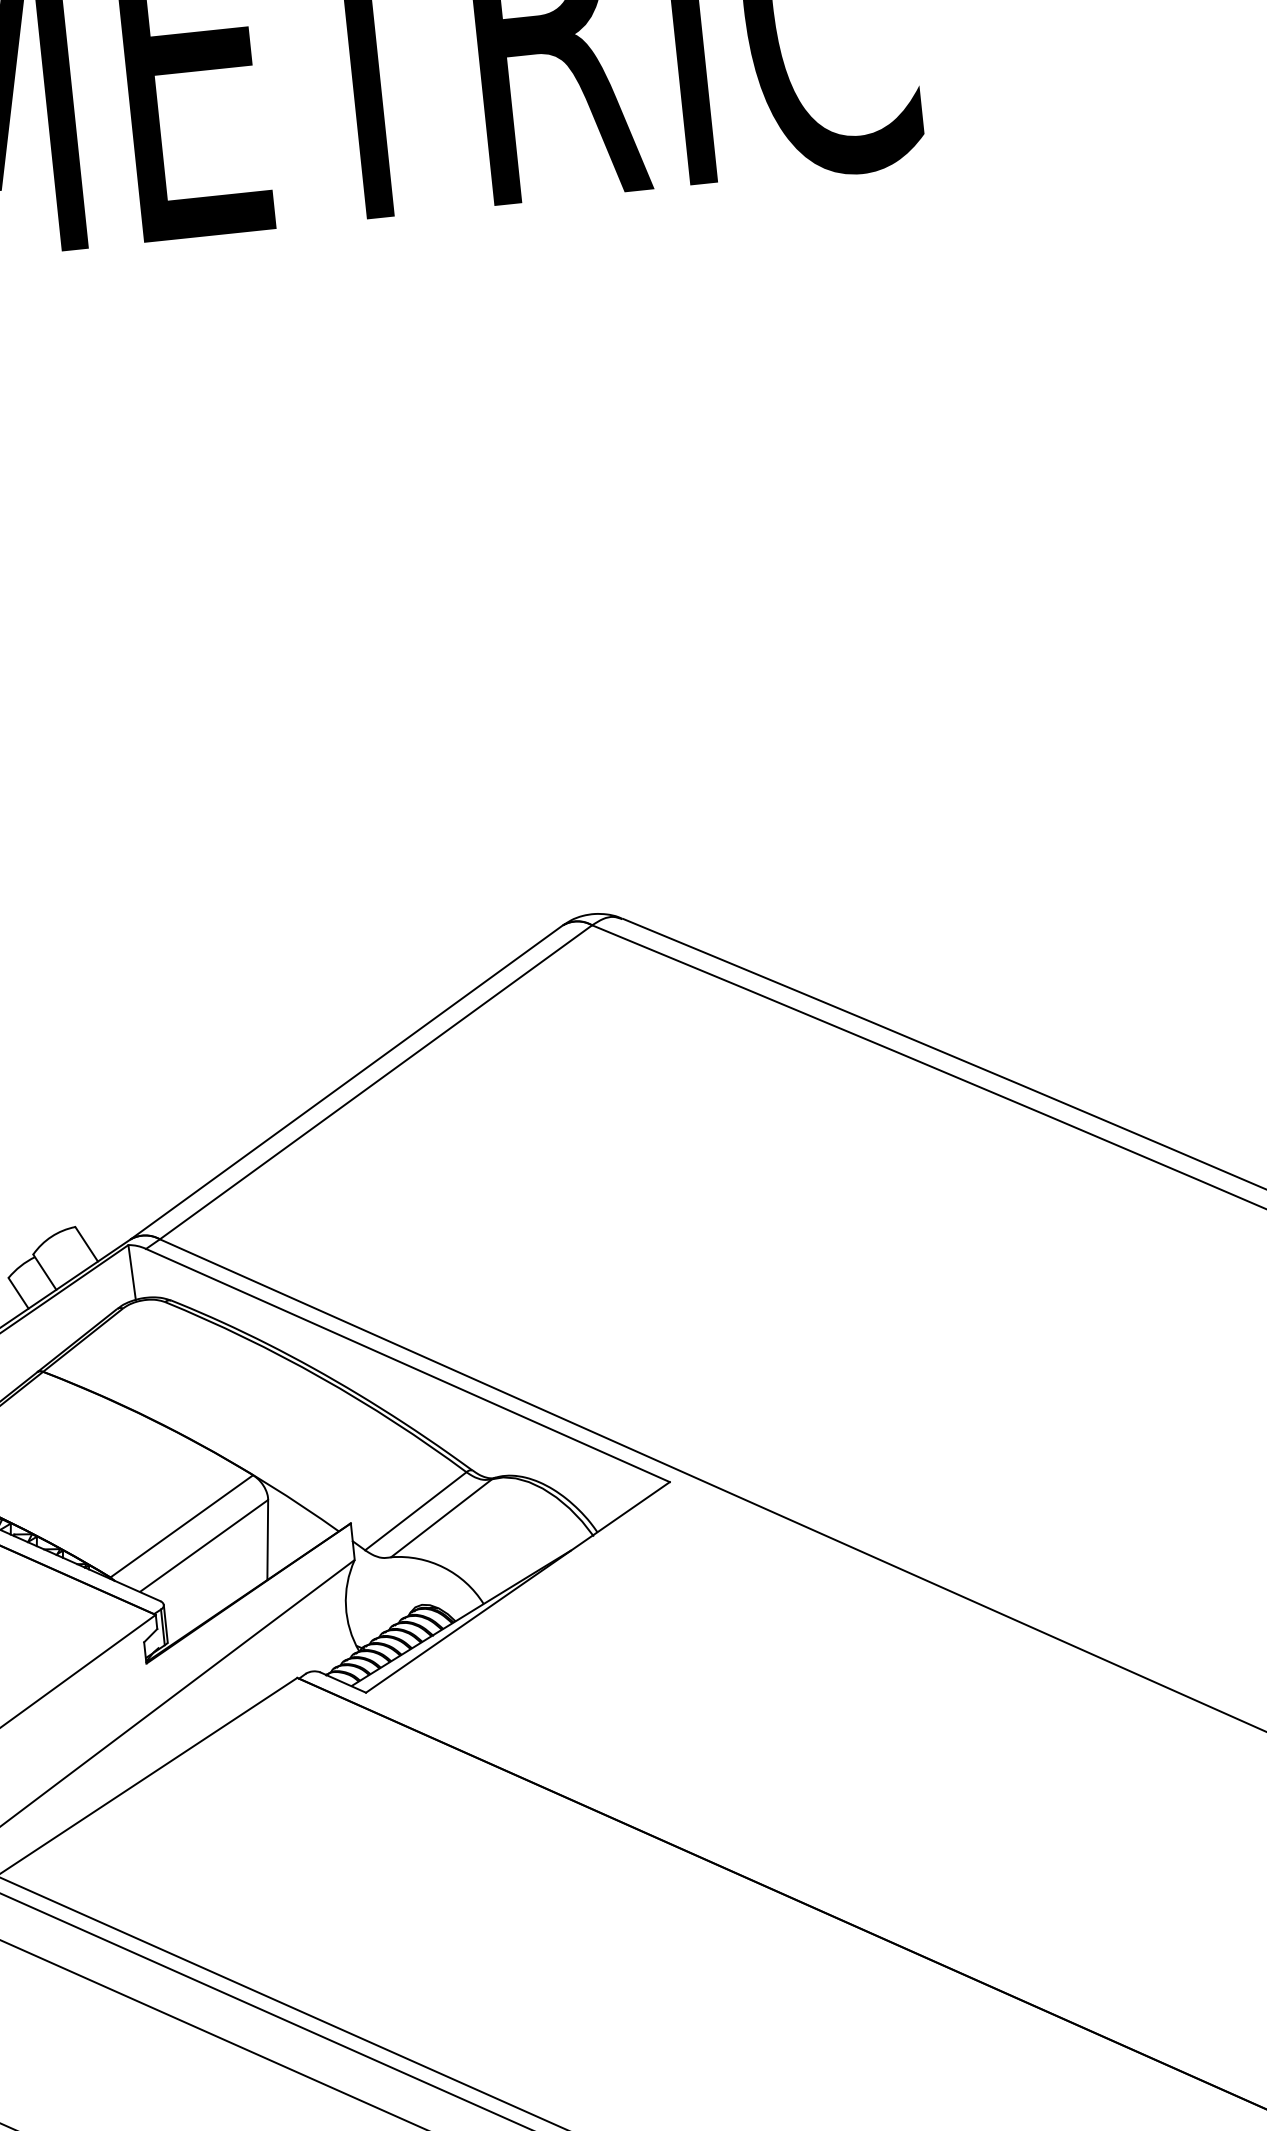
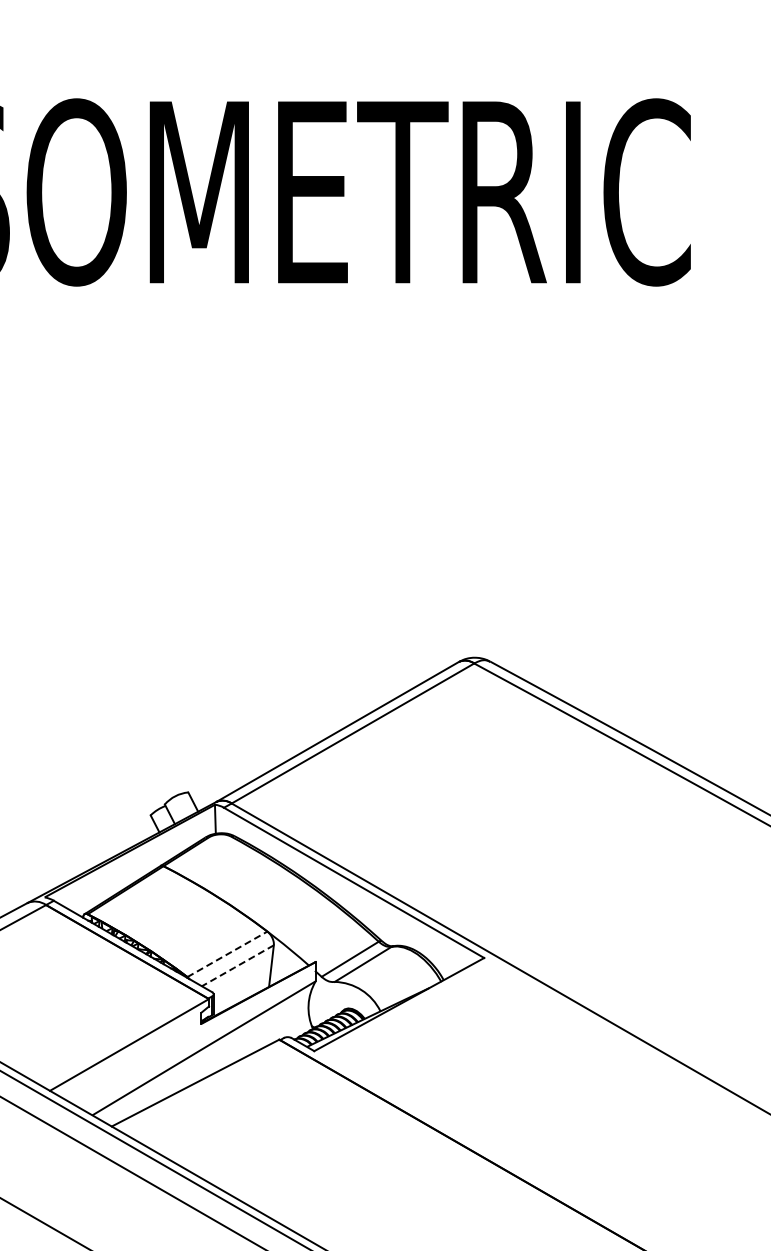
line: (180, 1526) -> (226, 954), solid -> dashed
line: (201, 1547) -> (236, 966), solid -> dashed

